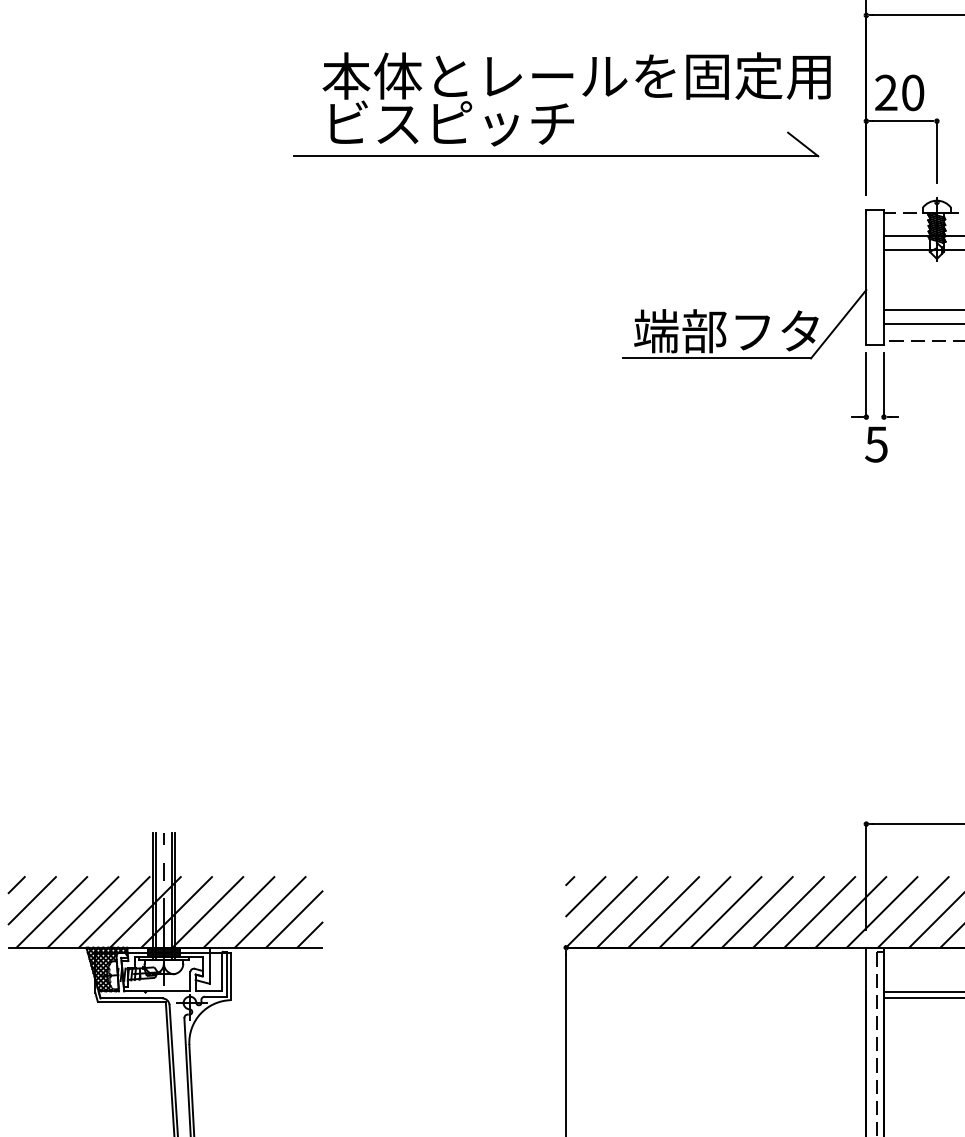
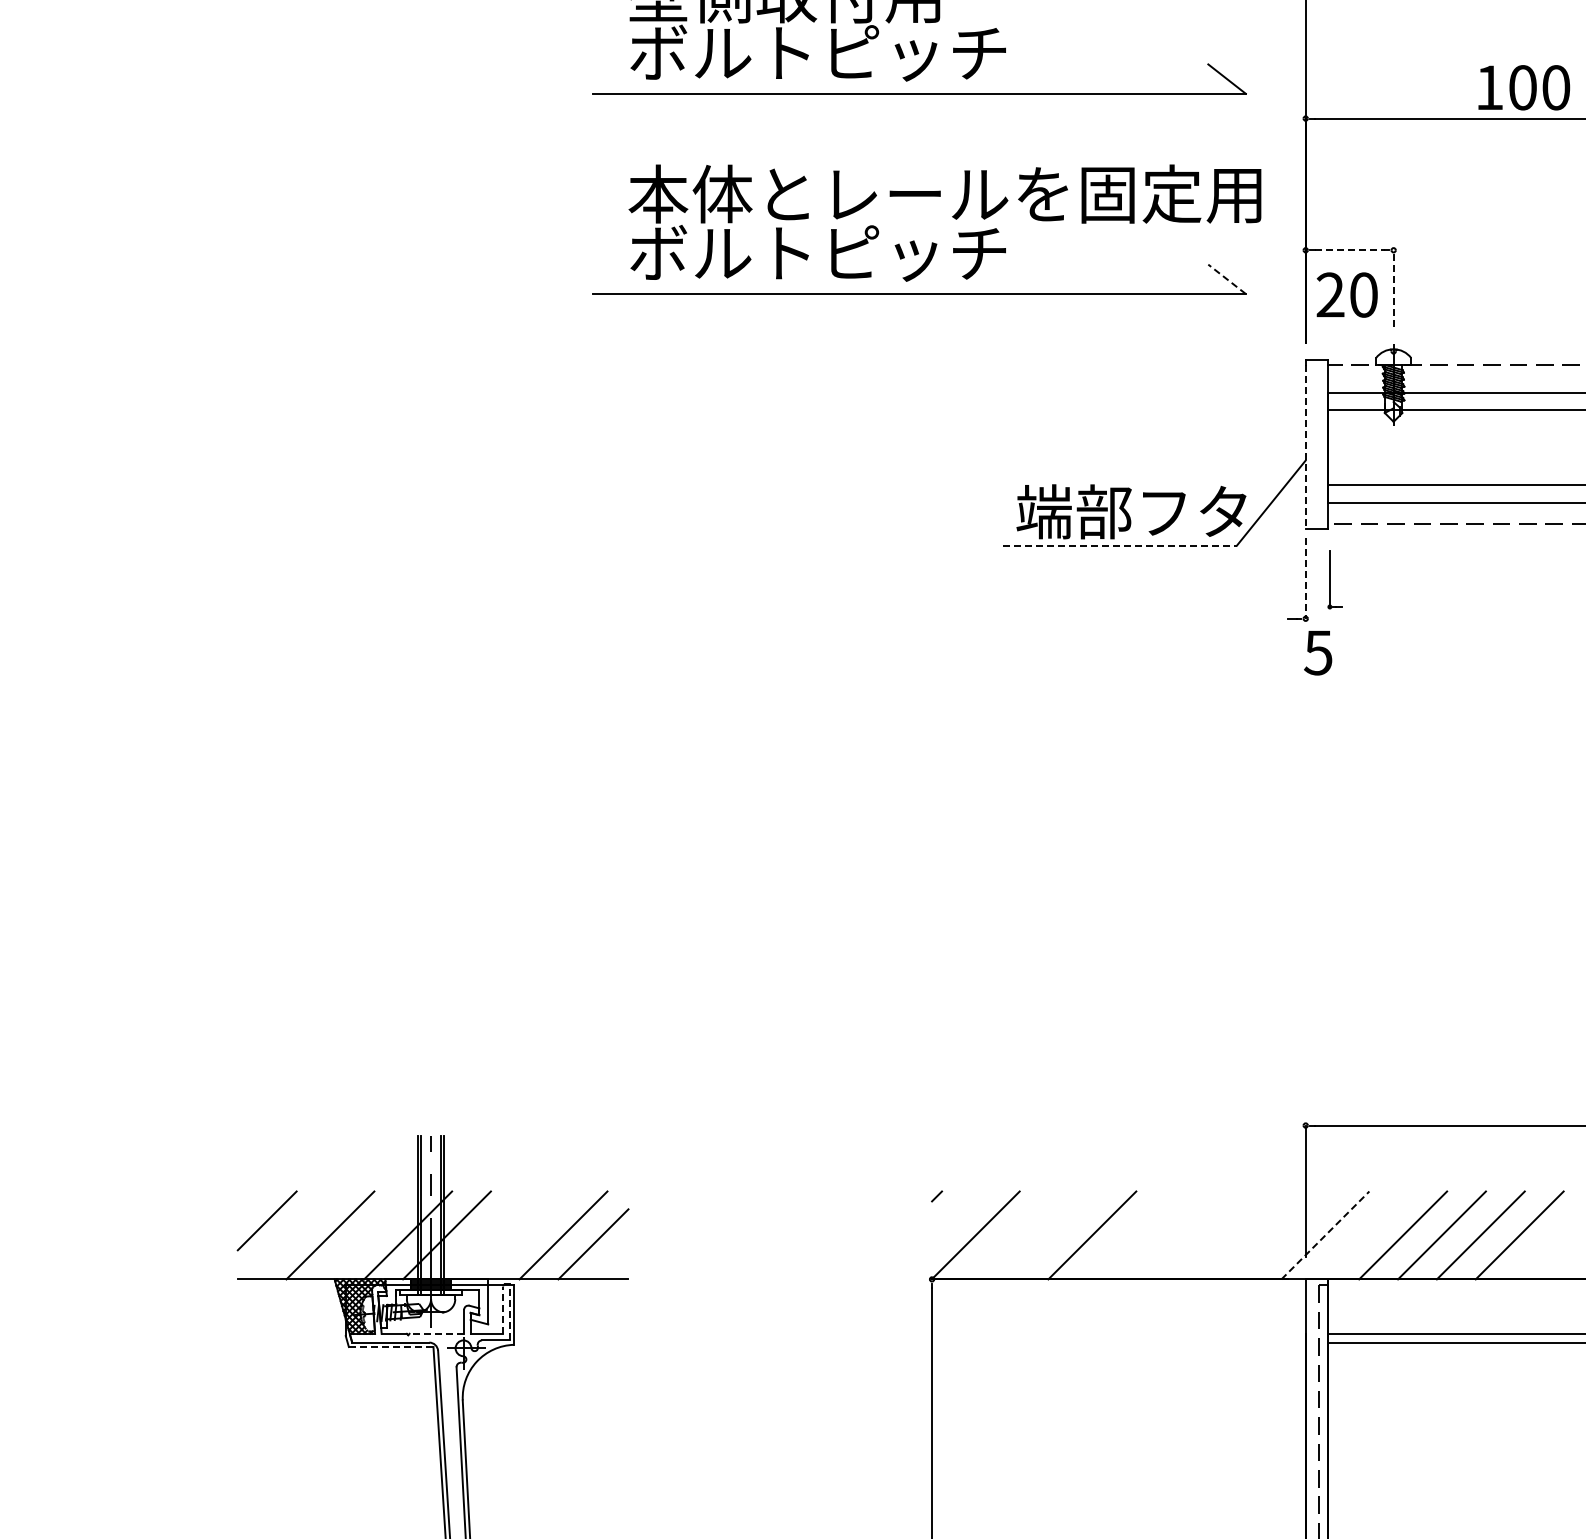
text: (899, 92) -> (1346, 294), moved
line: (902, 121) -> (1350, 250), solid -> dashed
text: (474, 122) -> (817, 252), ビスピッチ -> ボルトピッチ
line: (803, 144) -> (1227, 279), solid -> dashed
line: (936, 151) -> (1393, 288), solid -> dashed
line: (866, 278) -> (1305, 446), solid -> dashed
line: (717, 358) -> (1120, 545), solid -> dashed
line: (866, 385) -> (1305, 579), solid -> dashed
part: (889, 385) -> (1334, 579), size x0.7
line: (16, 885) -> (247, 1201), removed
line: (585, 896) -> (956, 1215), removed
line: (51, 912) -> (291, 1235), removed
line: (114, 912) -> (369, 1235), removed
line: (207, 912) -> (485, 1235), removed
line: (238, 912) -> (524, 1235), removed
line: (632, 912) -> (1014, 1235), removed
line: (663, 912) -> (1053, 1235), removed
line: (726, 912) -> (1131, 1235), removed
line: (757, 912) -> (1170, 1235), removed
line: (788, 912) -> (1208, 1235), removed
line: (819, 912) -> (1247, 1235), removed
line: (850, 912) -> (1286, 1235), removed
line: (882, 912) -> (1325, 1235), solid -> dashed
line: (913, 912) -> (1364, 1235), removed
line: (309, 934) -> (612, 1263), removed
line: (222, 972) -> (503, 1310), solid -> dashed
line: (226, 973) -> (509, 1311), solid -> dashed
line: (168, 991) -> (436, 1333), solid -> dashed
line: (132, 1002) -> (391, 1347), solid -> dashed

